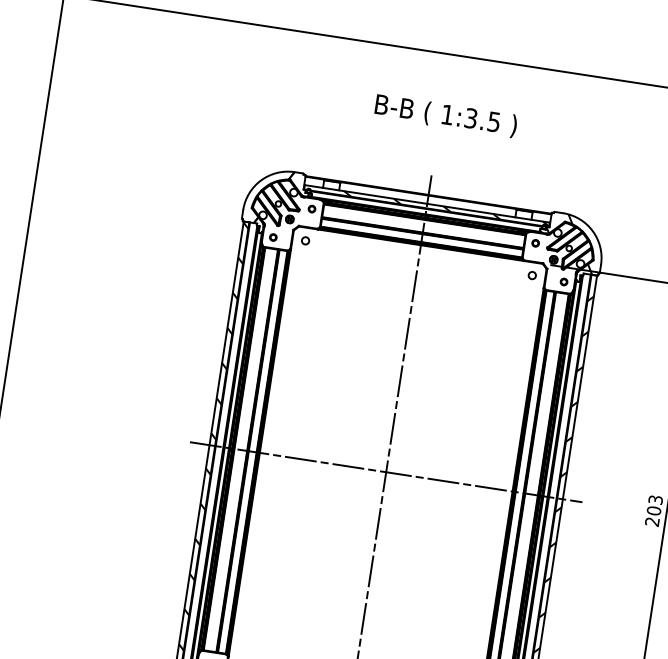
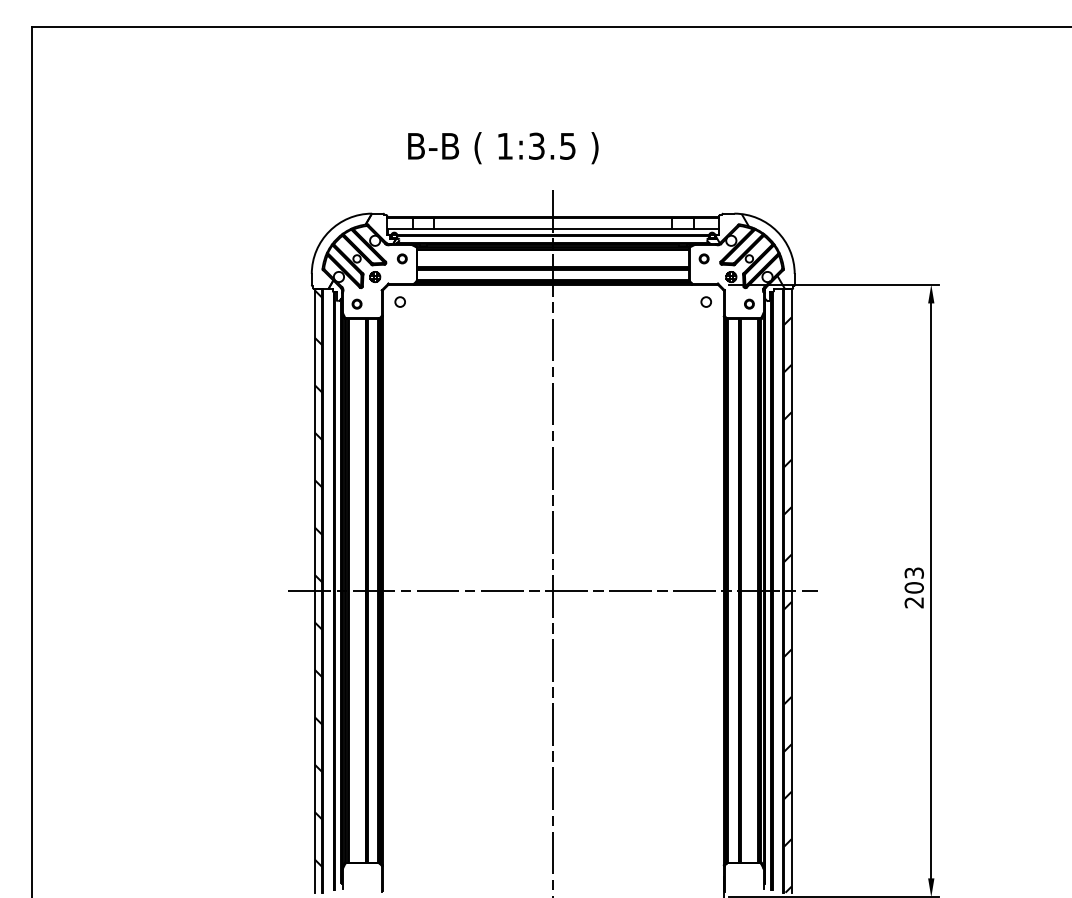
text: (446, 116) -> (503, 148), moved
hatch: (446, 208) -> (579, 231), removed

